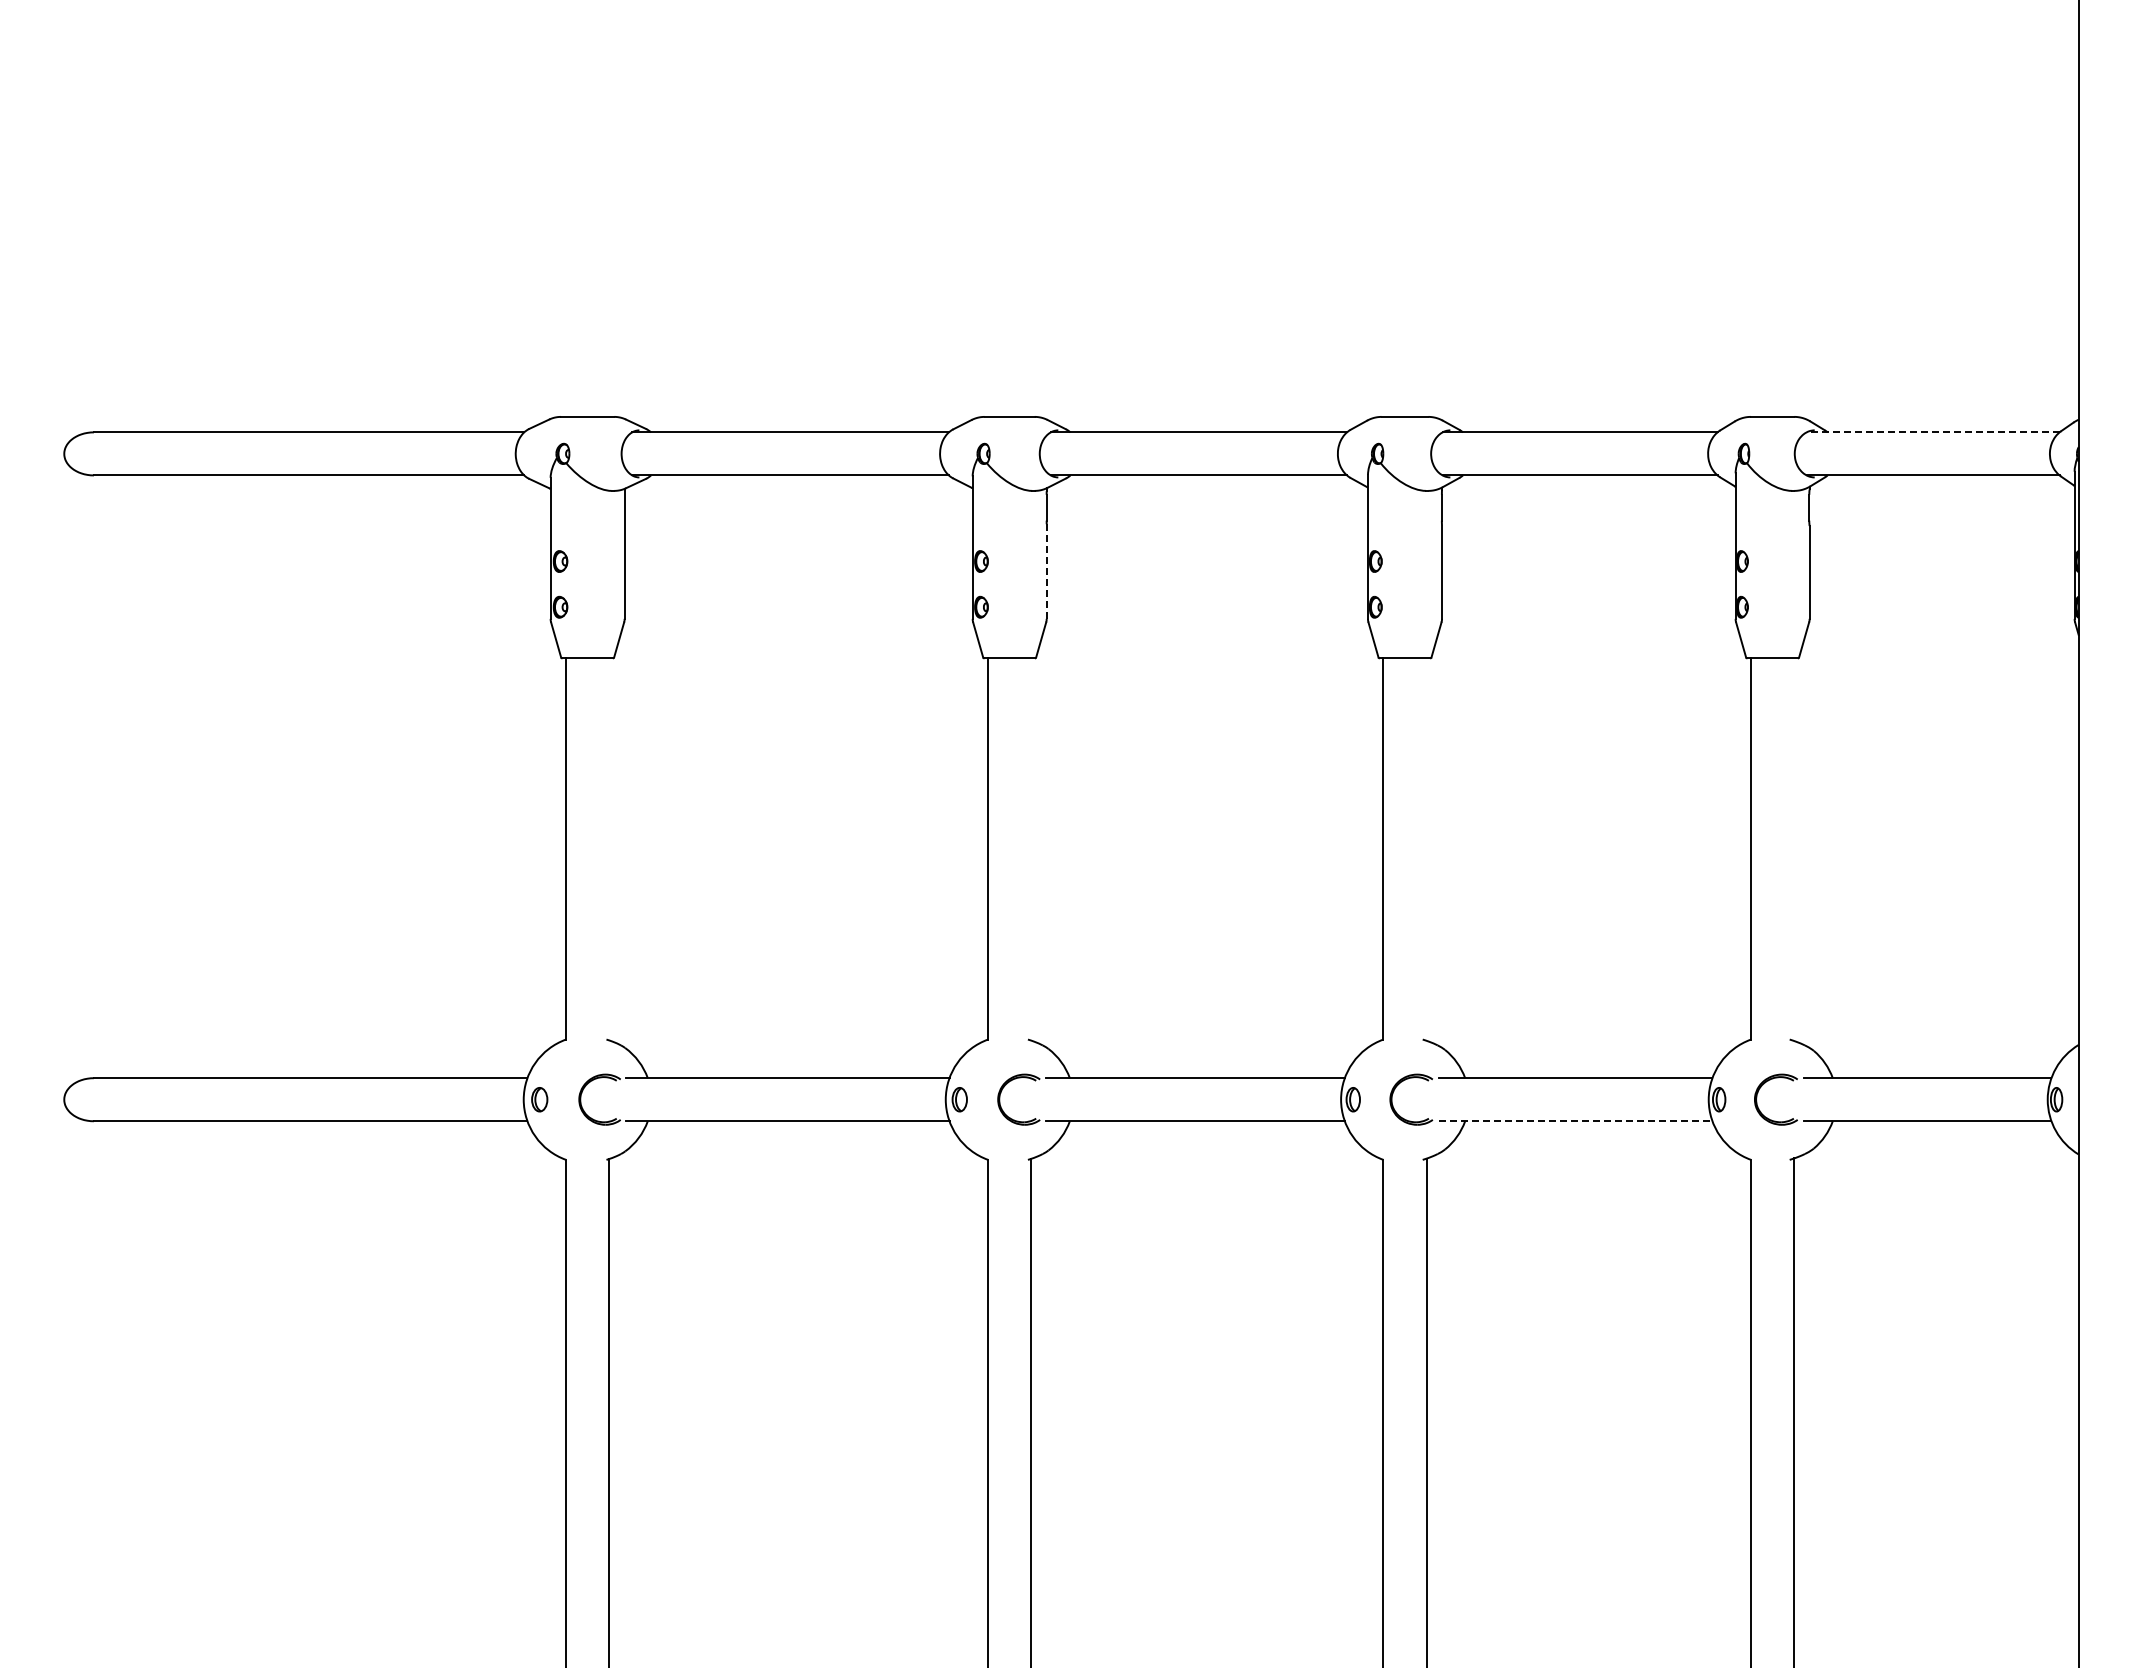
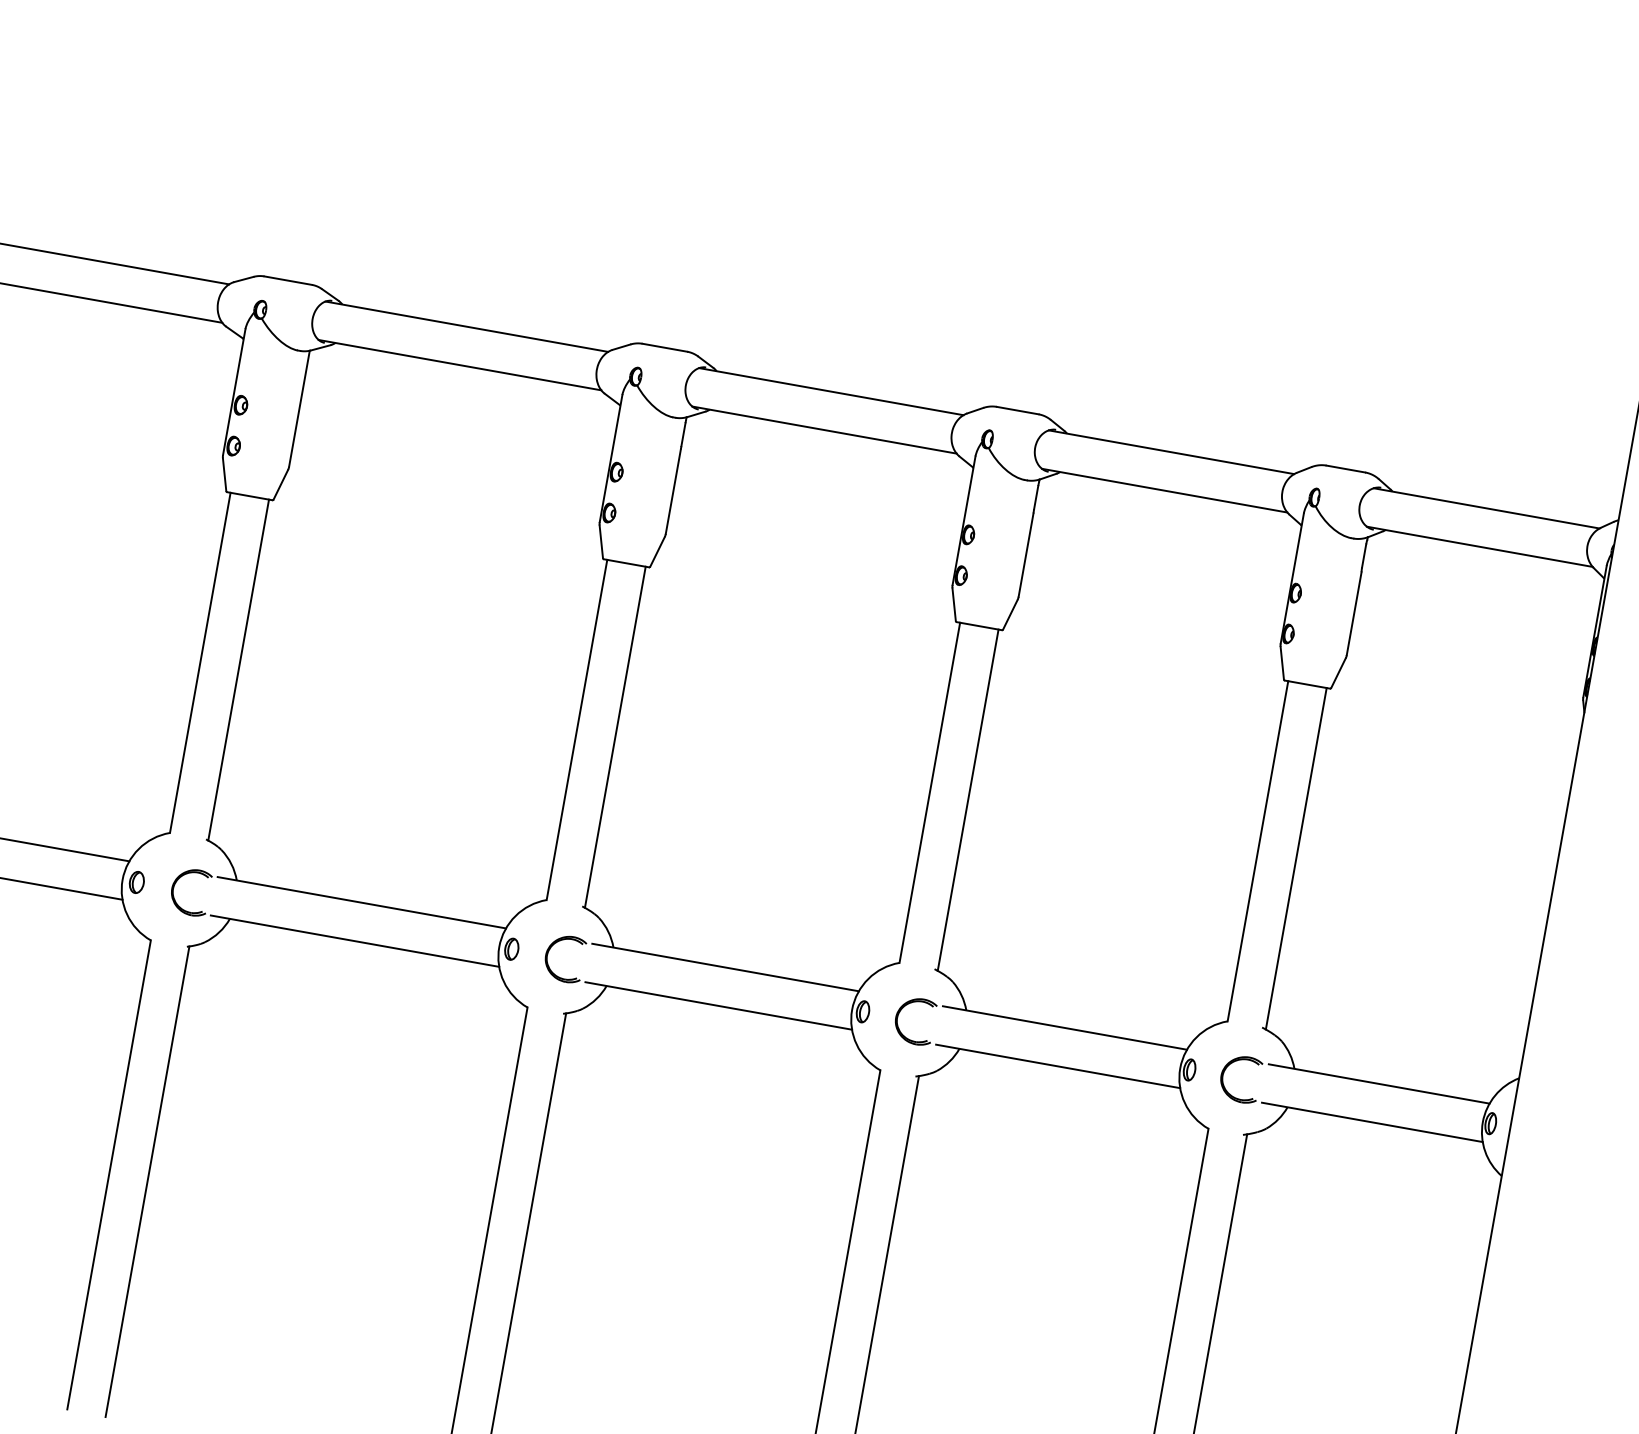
line: (1932, 432) -> (1486, 508), dashed -> solid
line: (1046, 571) -> (673, 491), dashed -> solid
line: (609, 849) -> (238, 670), added
line: (1031, 849) -> (615, 737), added
line: (1426, 849) -> (968, 800), added
line: (1794, 849) -> (1296, 858), added
line: (1575, 1121) -> (1057, 1066), dashed -> solid

